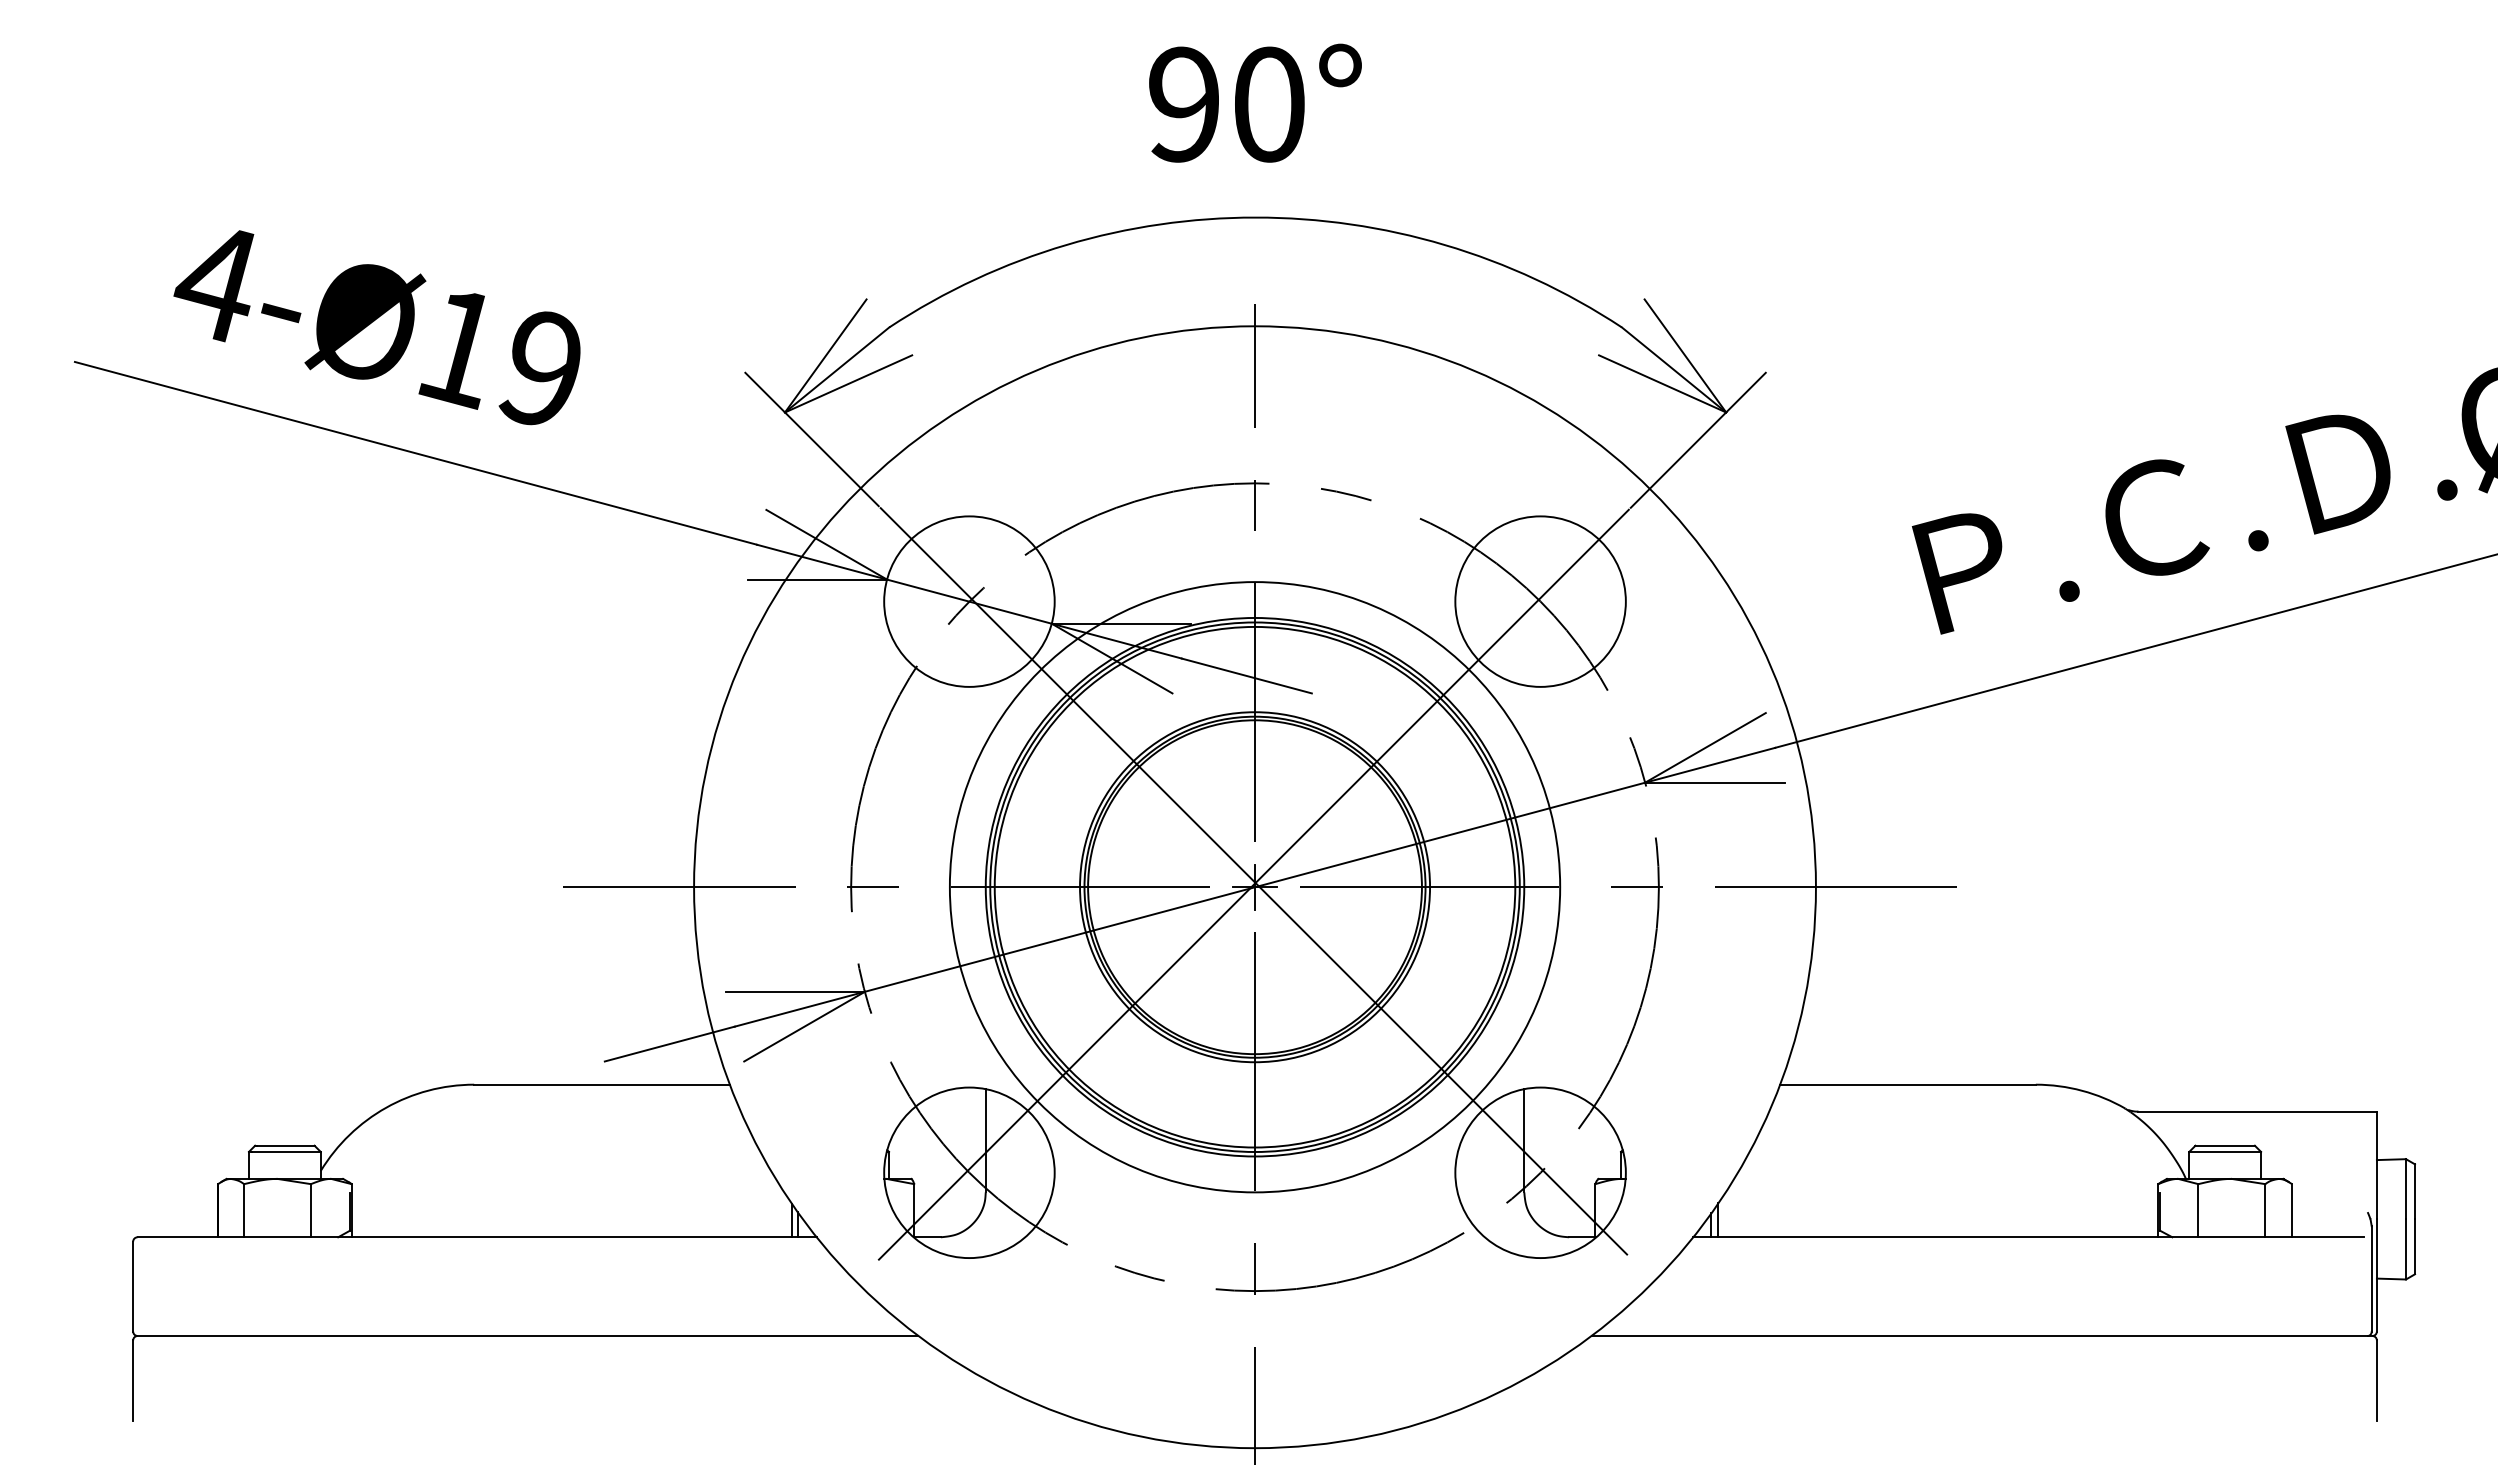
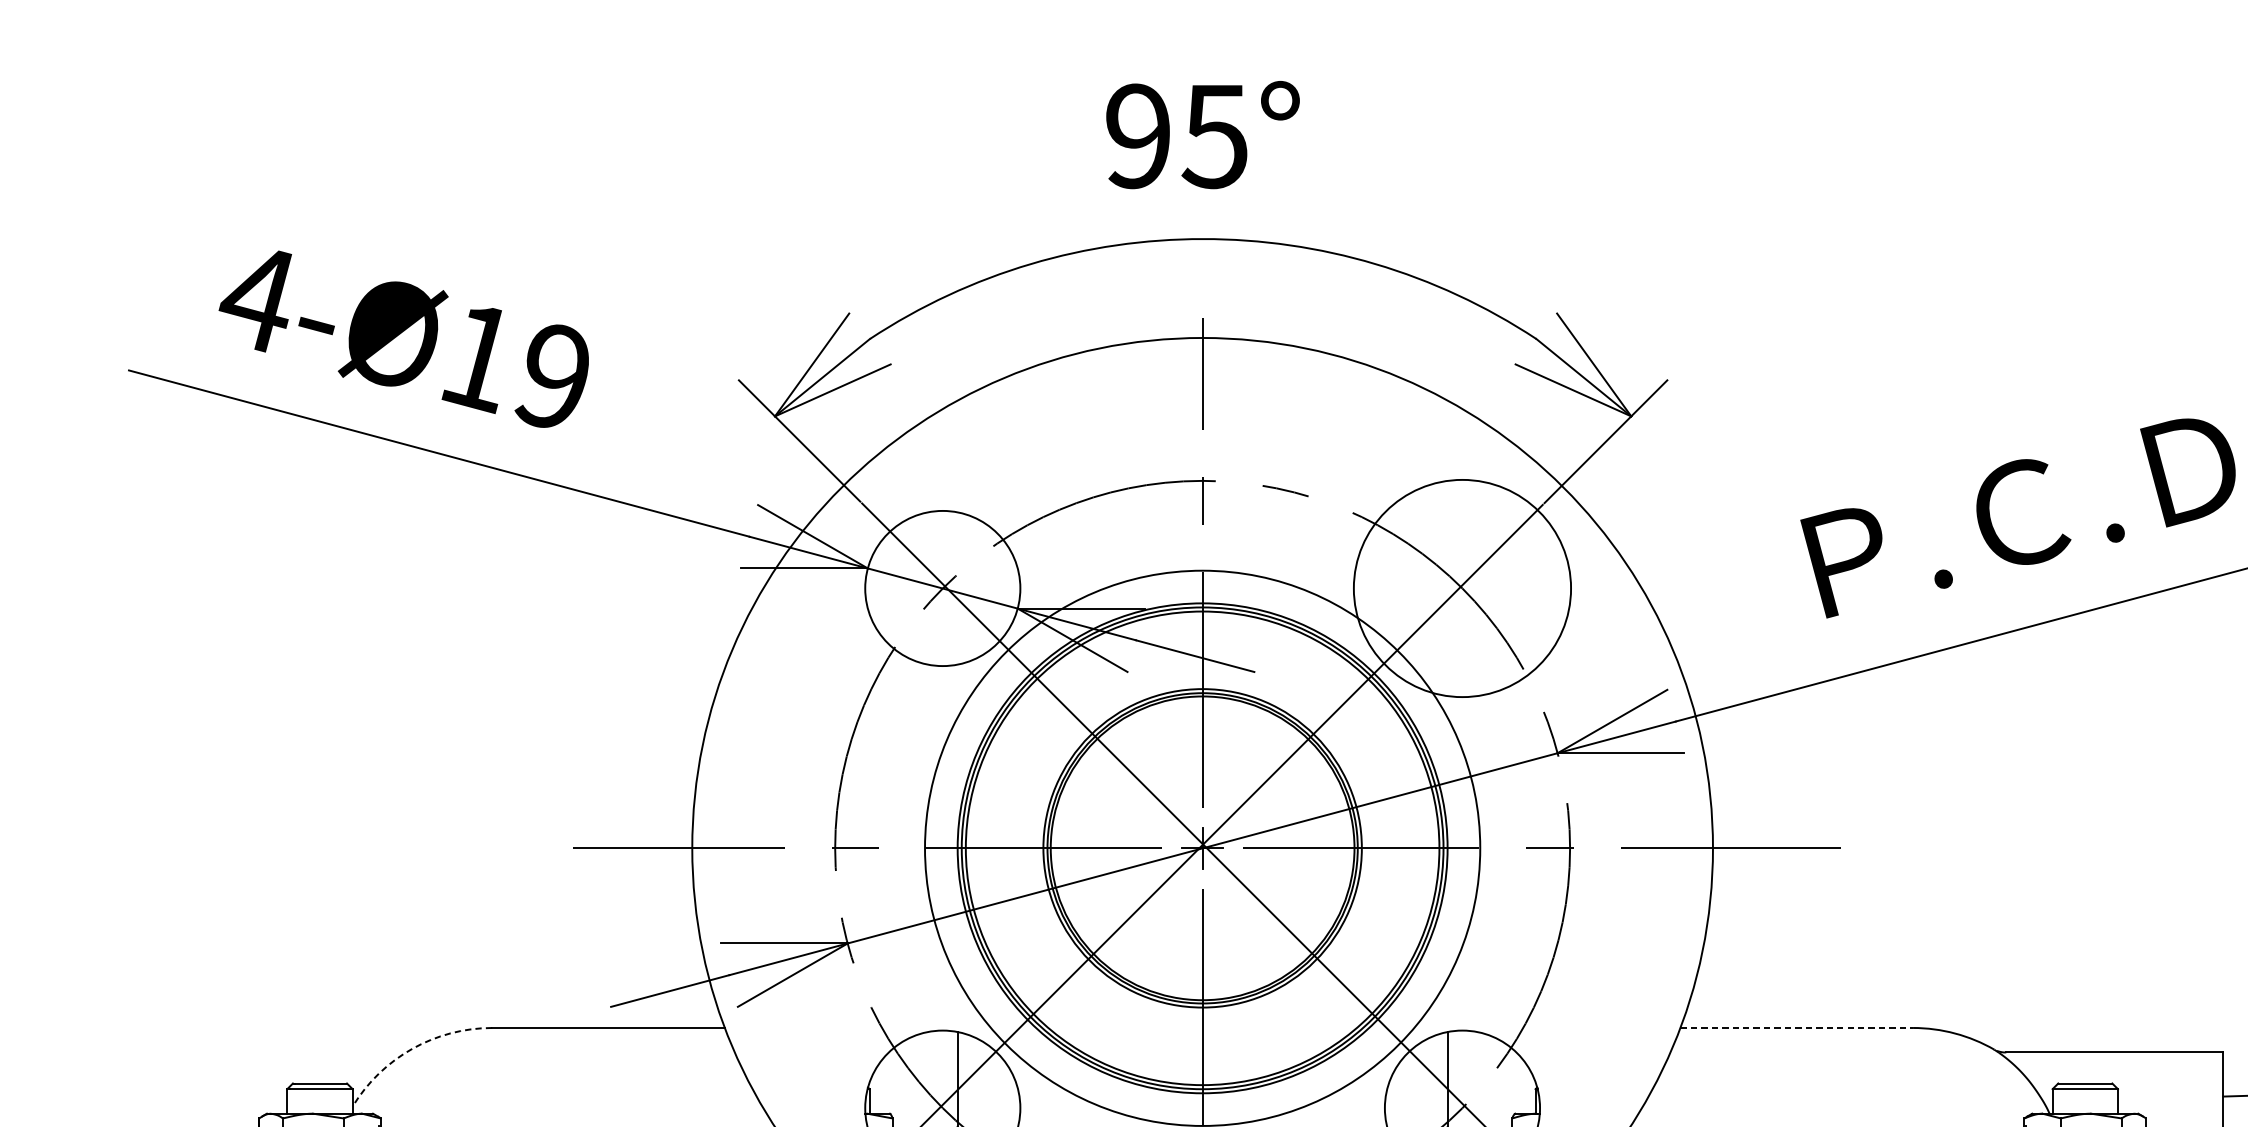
text: (1267, 104) -> (1213, 136), 90° -> 95°
circle: (1540, 601) -> (1462, 588), size x1.4
line: (1907, 1084) -> (1796, 1027), solid -> dashed
arc: (386, 1107) -> (412, 1048), solid -> dashed

